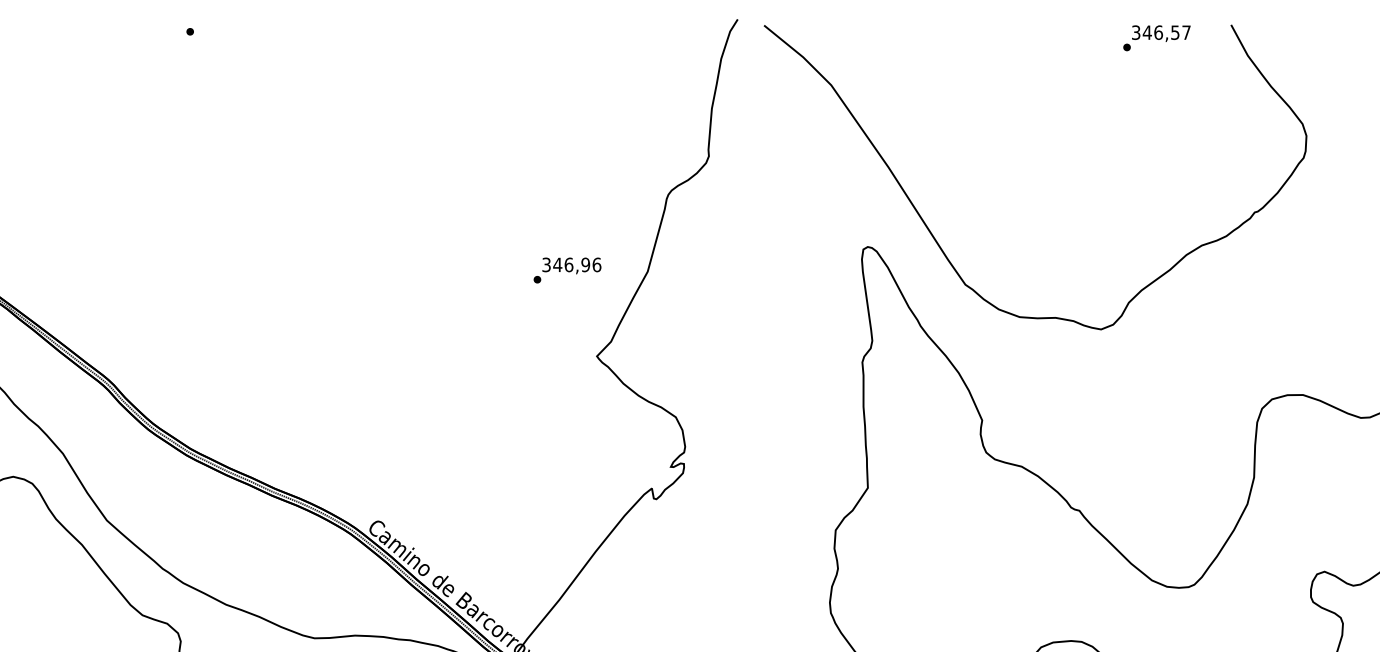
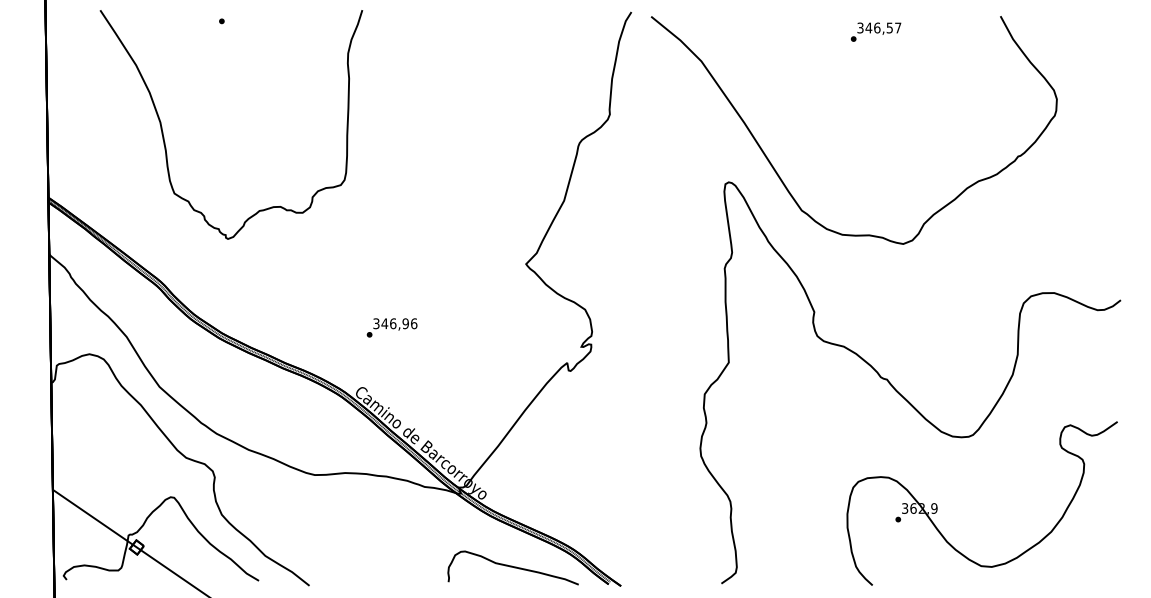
text: (1156, 37) -> (875, 31), moved
curve: (113, 187) -> (164, 137), added
text: (566, 269) -> (391, 327), moved

